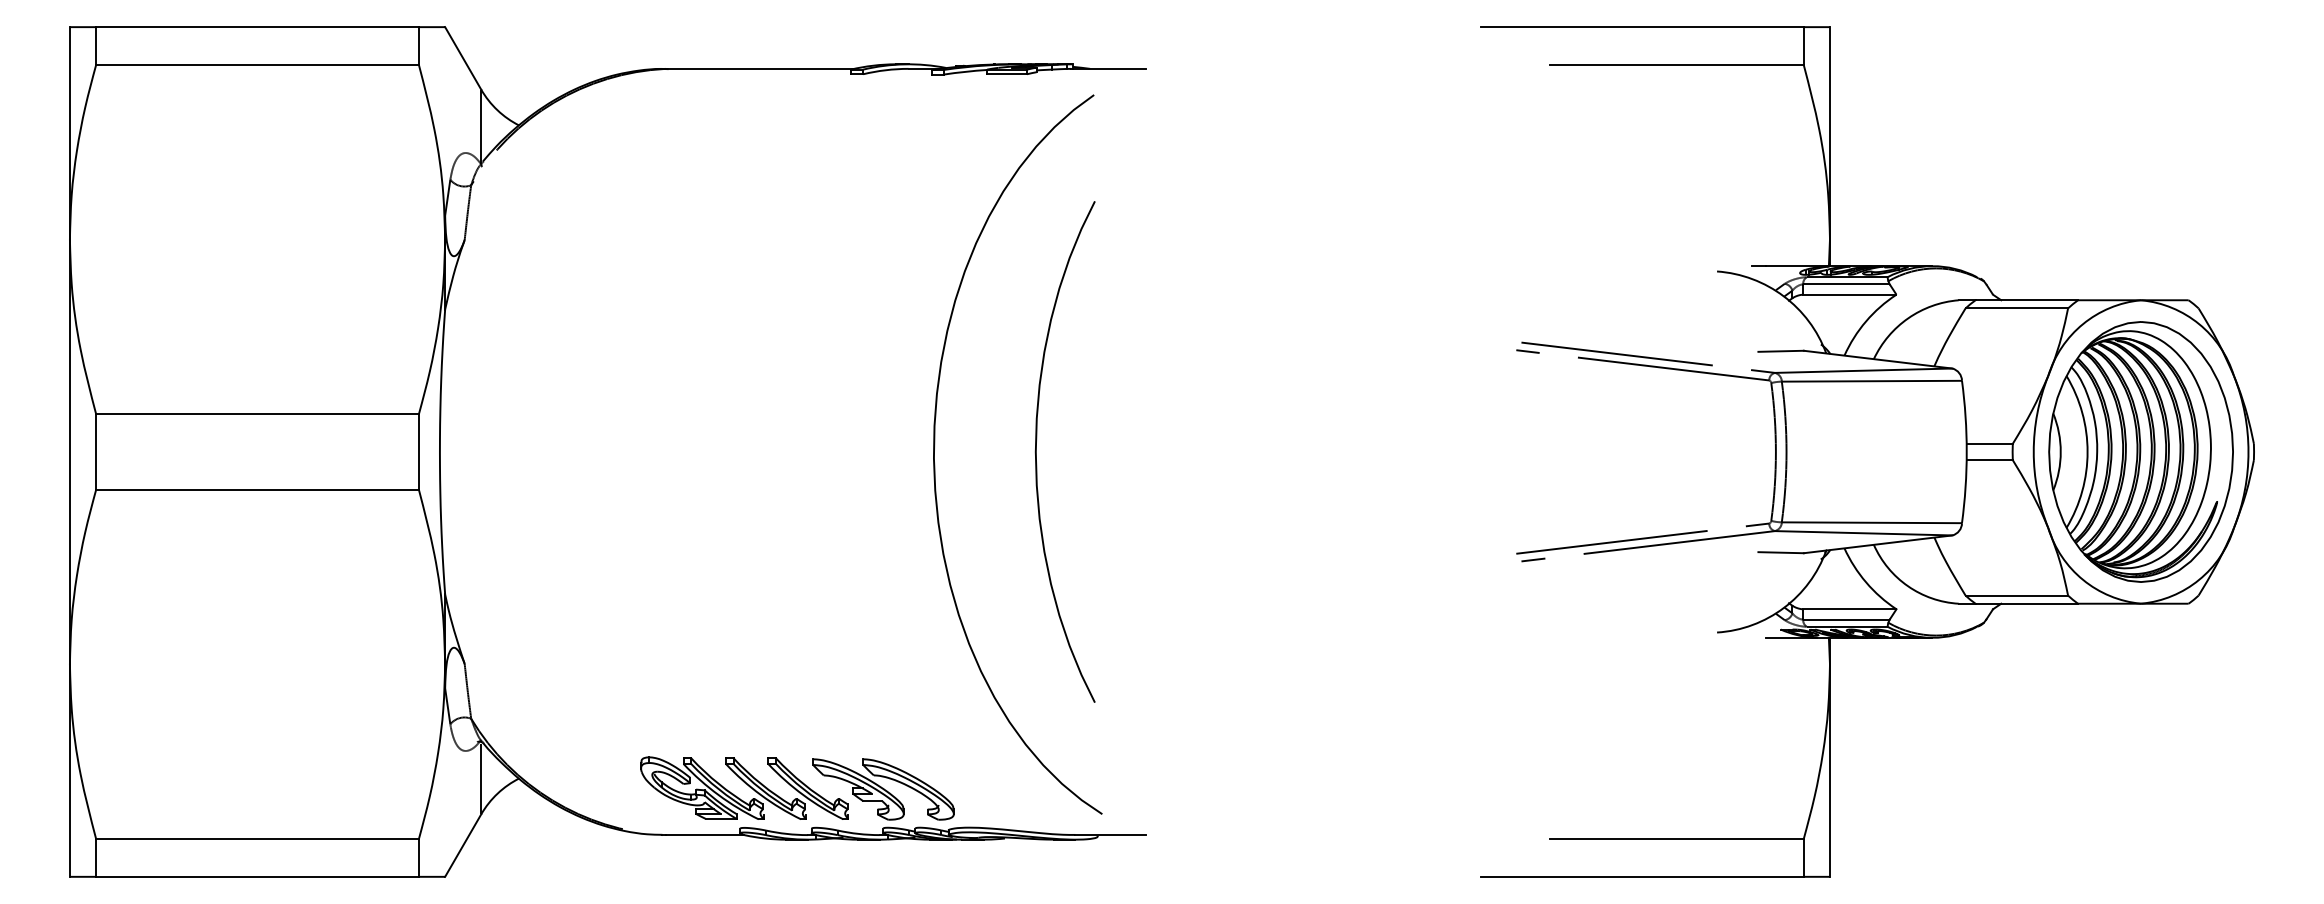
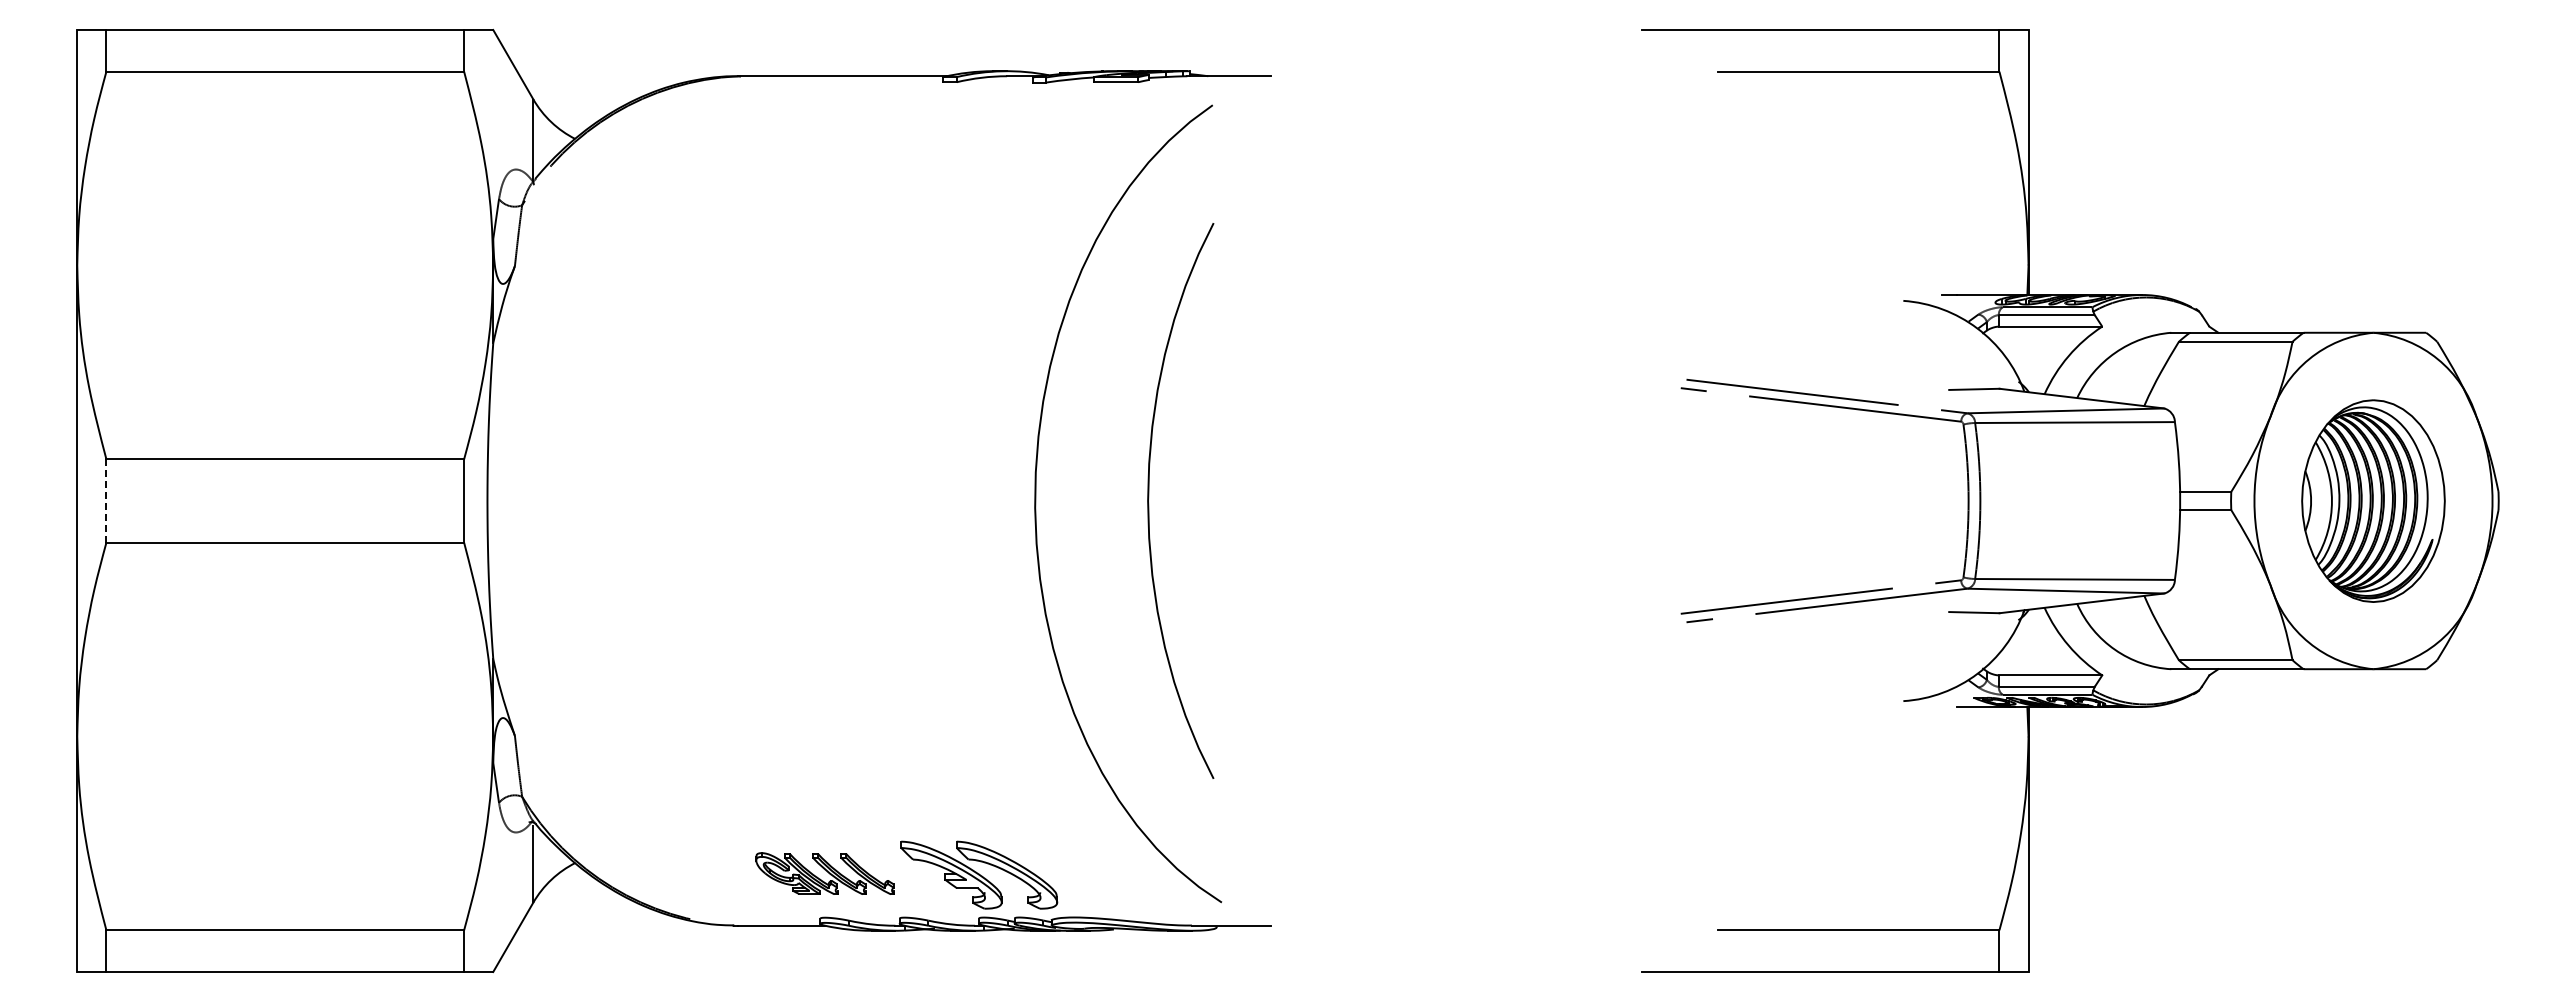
line: (96, 452) -> (106, 501), solid -> dashed
part: (2141, 452) -> (2373, 501), size x0.7
part: (743, 787) -> (824, 873), size x0.6

